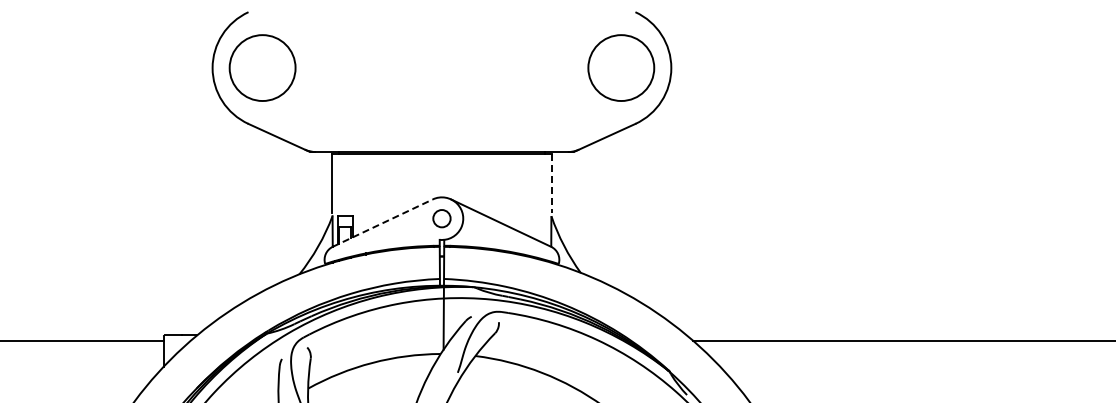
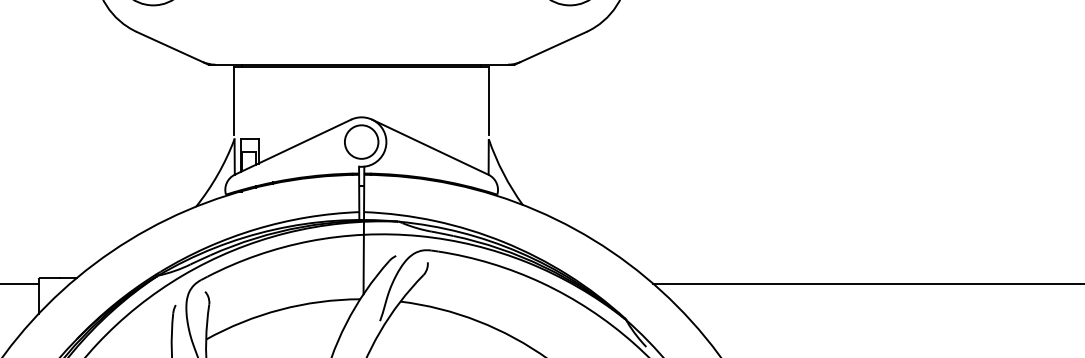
line: (551, 183) -> (488, 101), dashed -> solid
circle: (441, 218) -> (361, 141), size x1.67
line: (383, 222) -> (293, 146), dashed -> solid

